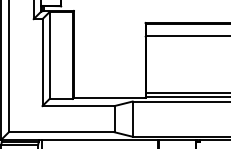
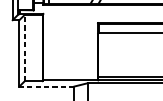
line: (49, 54) -> (24, 47), solid -> dashed
line: (78, 106) -> (46, 86), solid -> dashed

